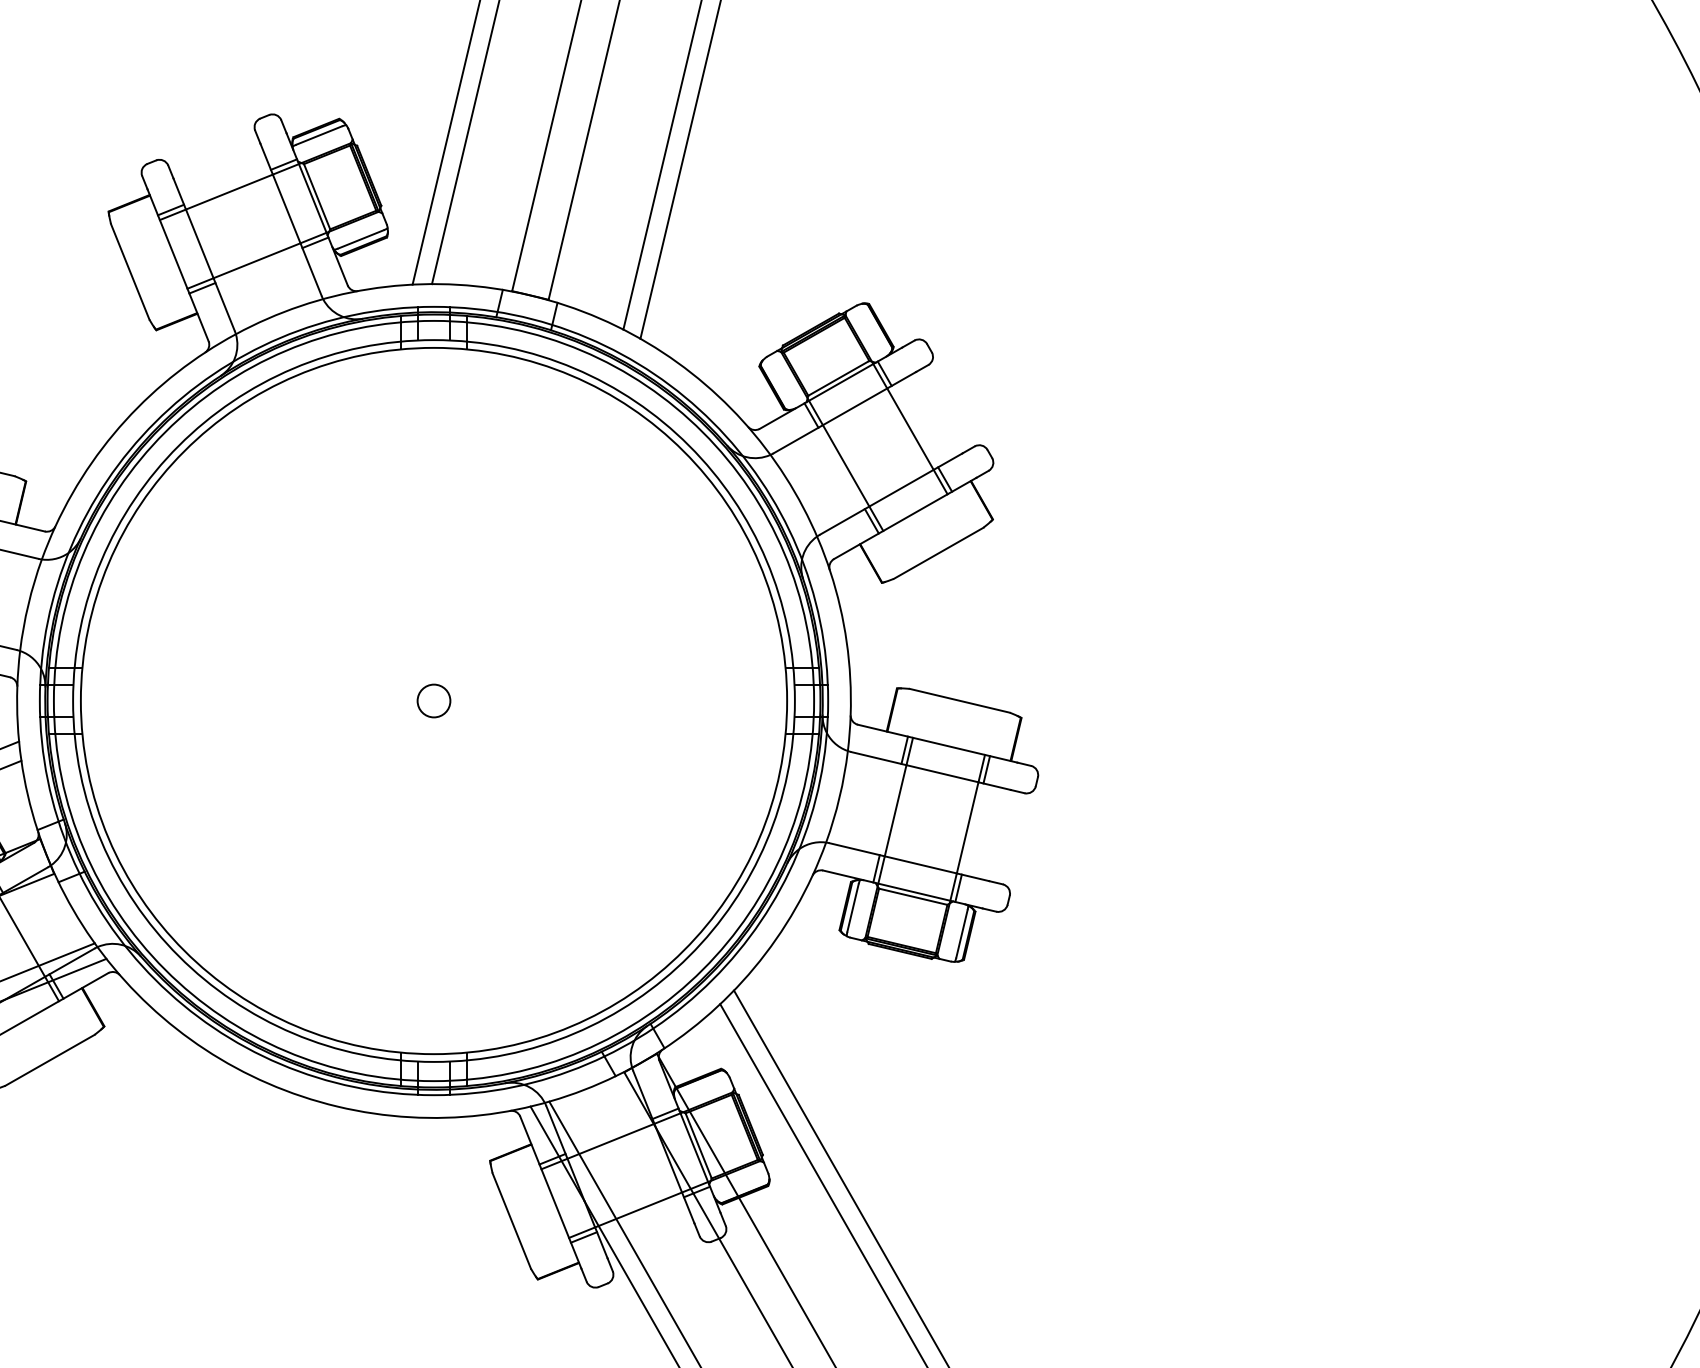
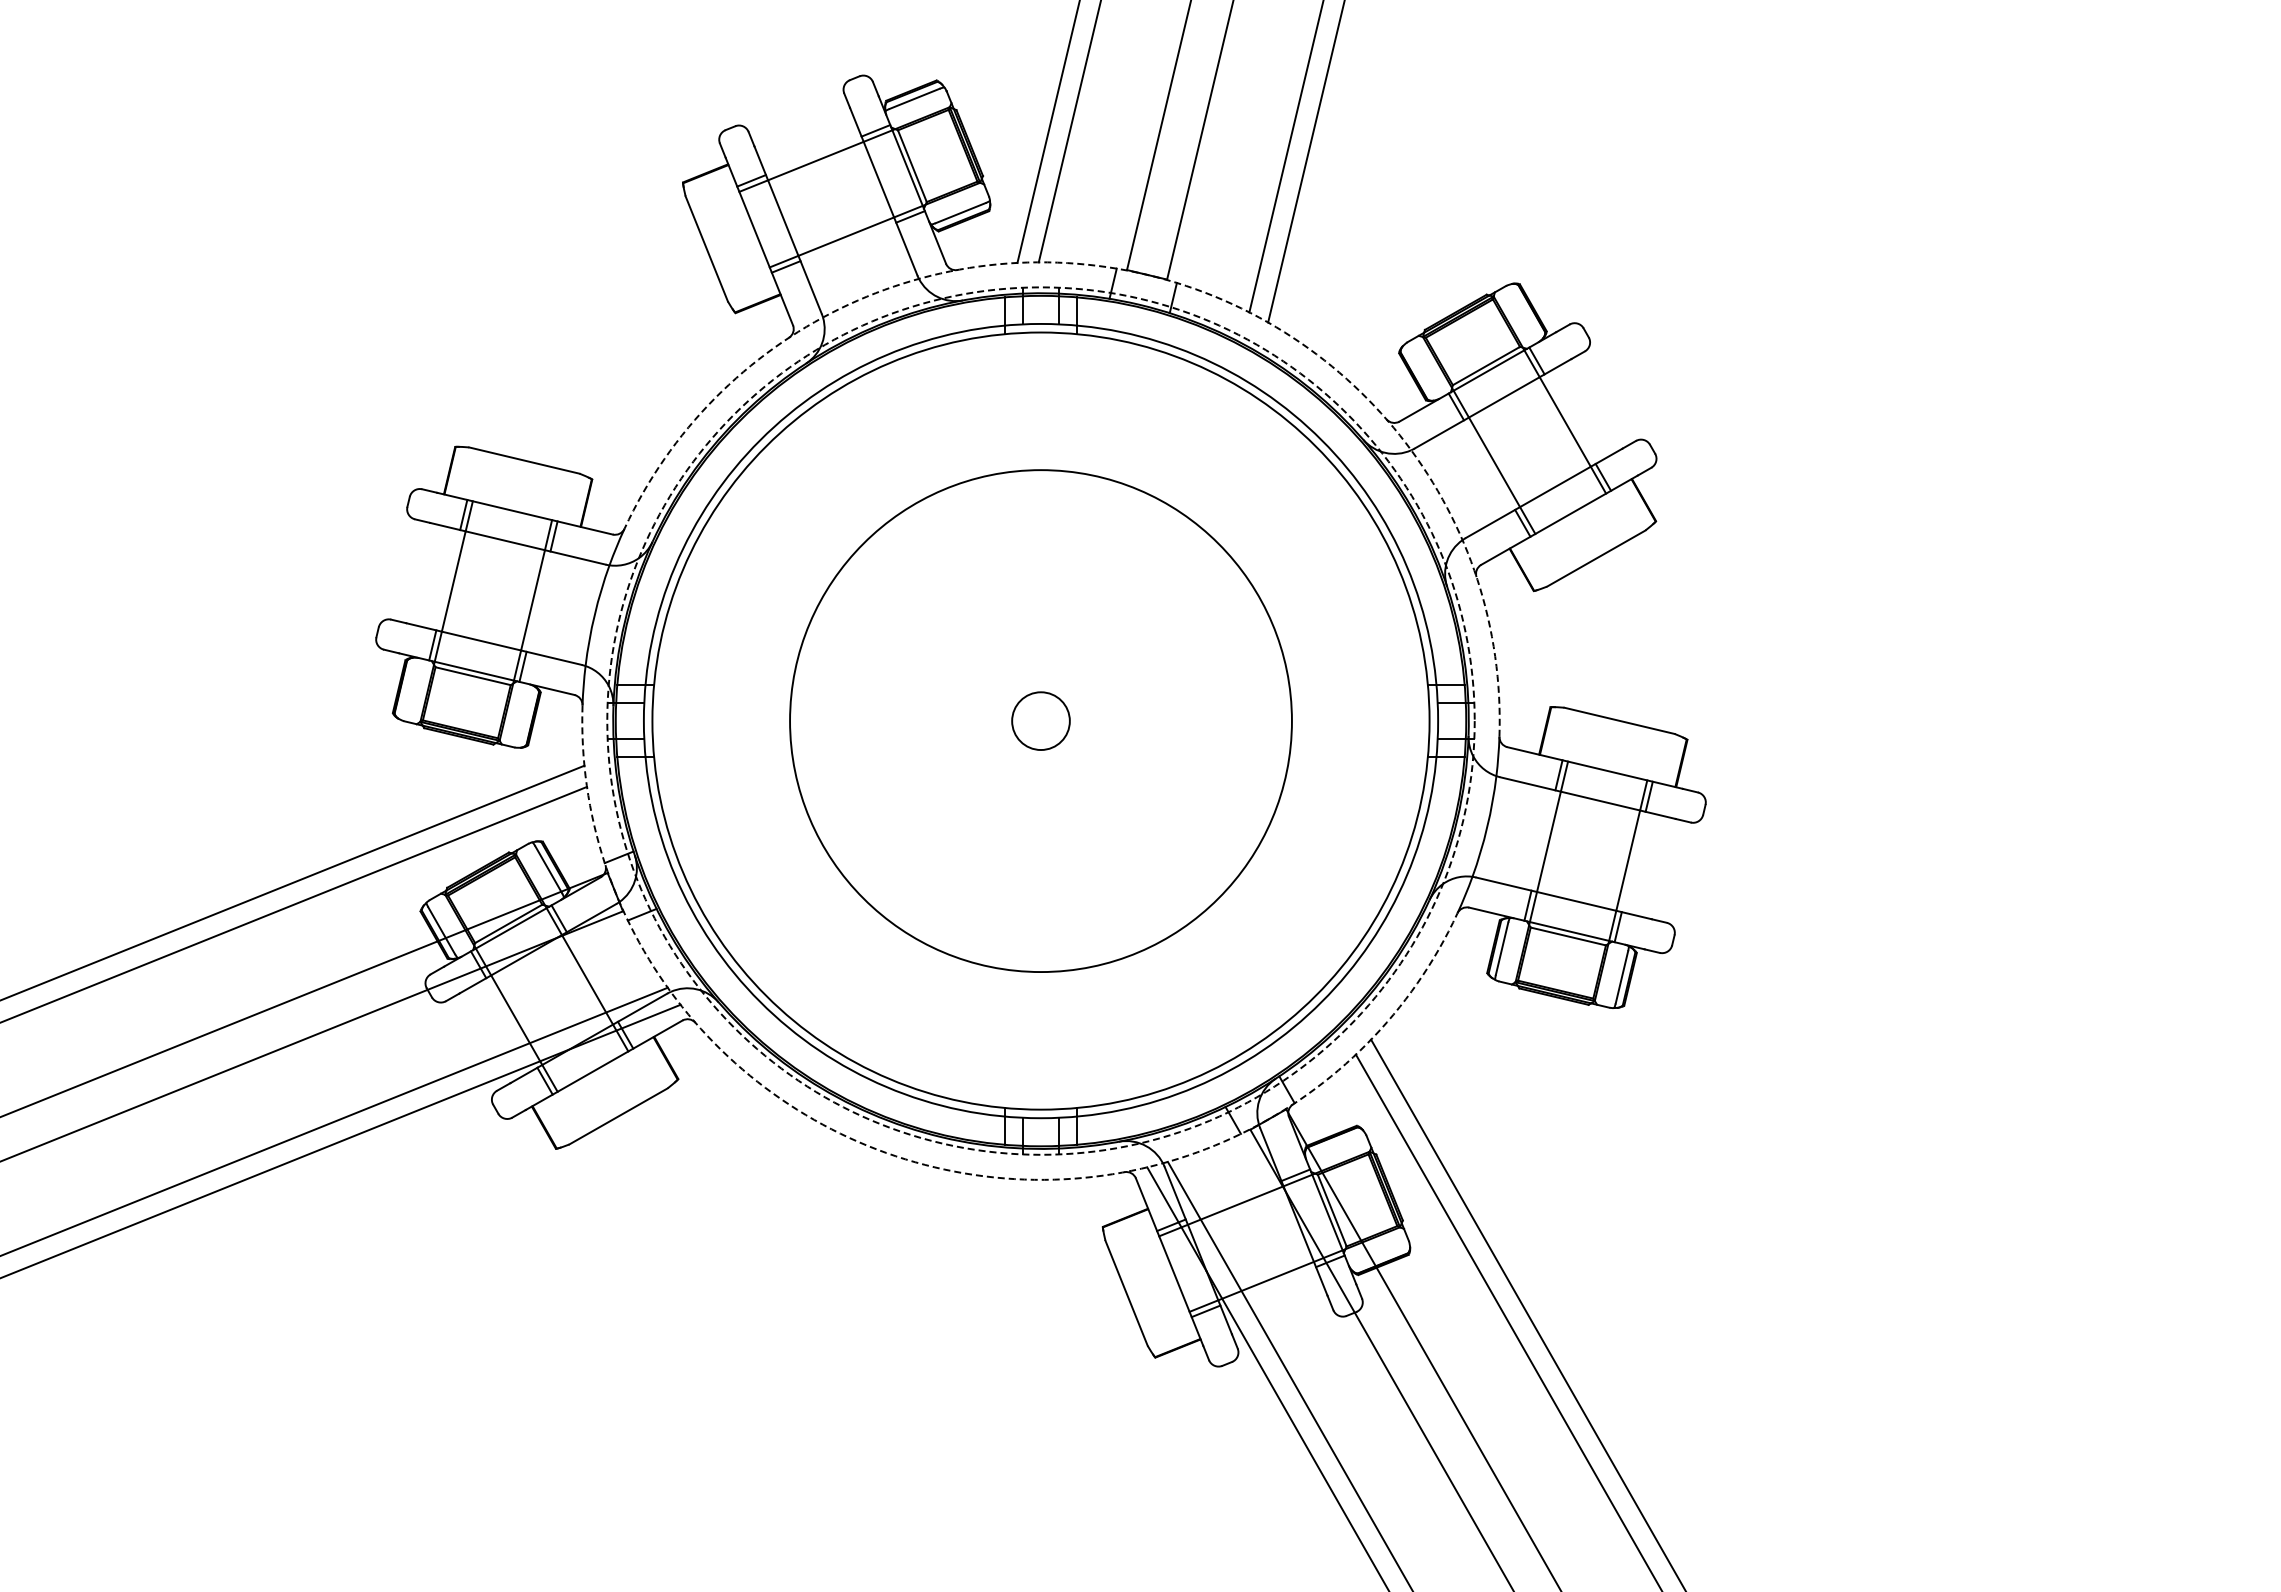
arc: (530, 295) -> (1147, 274), solid -> dashed
circle: (433, 700) -> (1040, 720), size x0.6
circle: (433, 700) -> (1040, 720), size x1.6
circle: (433, 700) -> (1040, 720), solid -> dashed
arc: (337, 1106) -> (934, 1167), solid -> dashed

